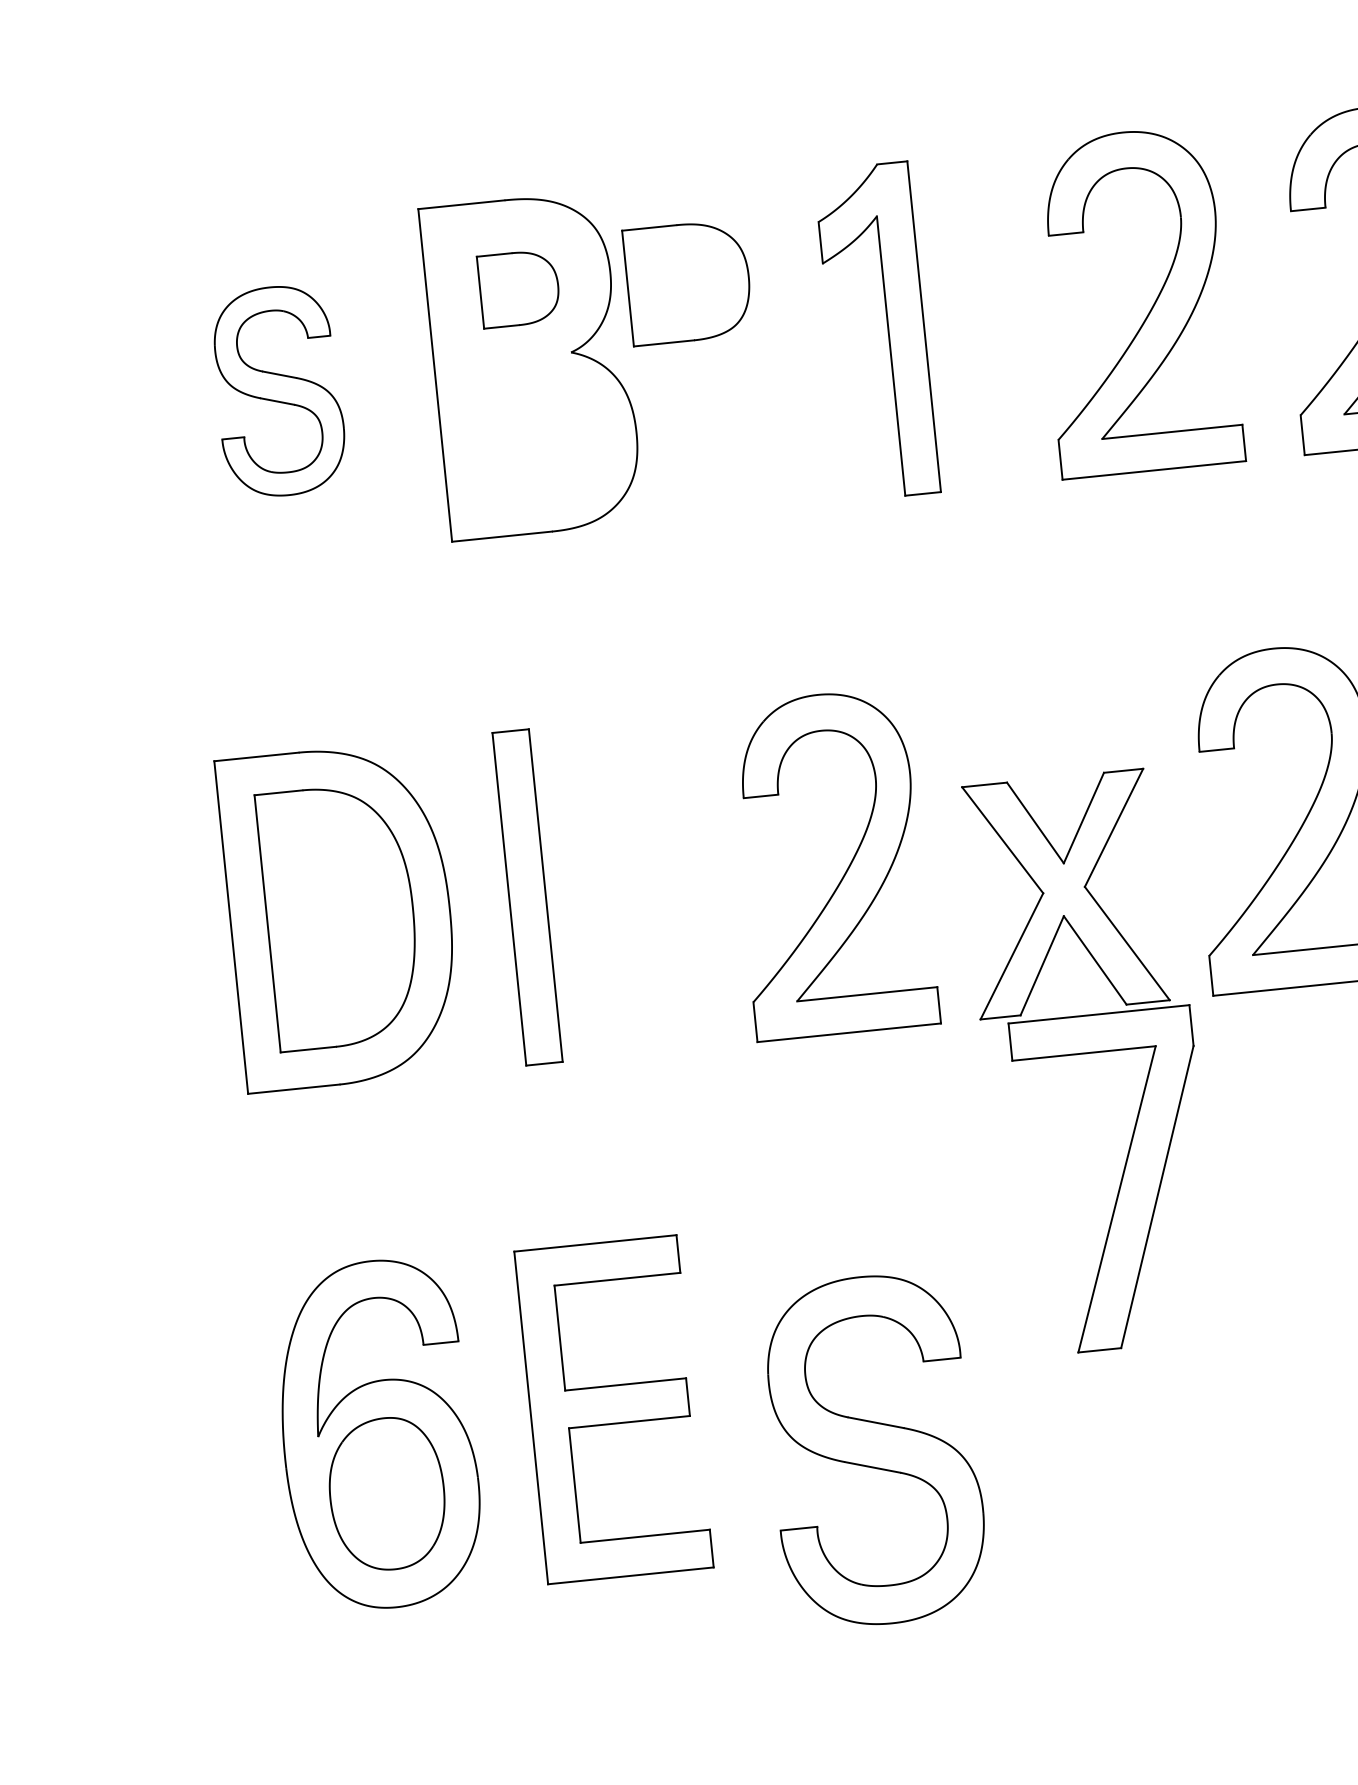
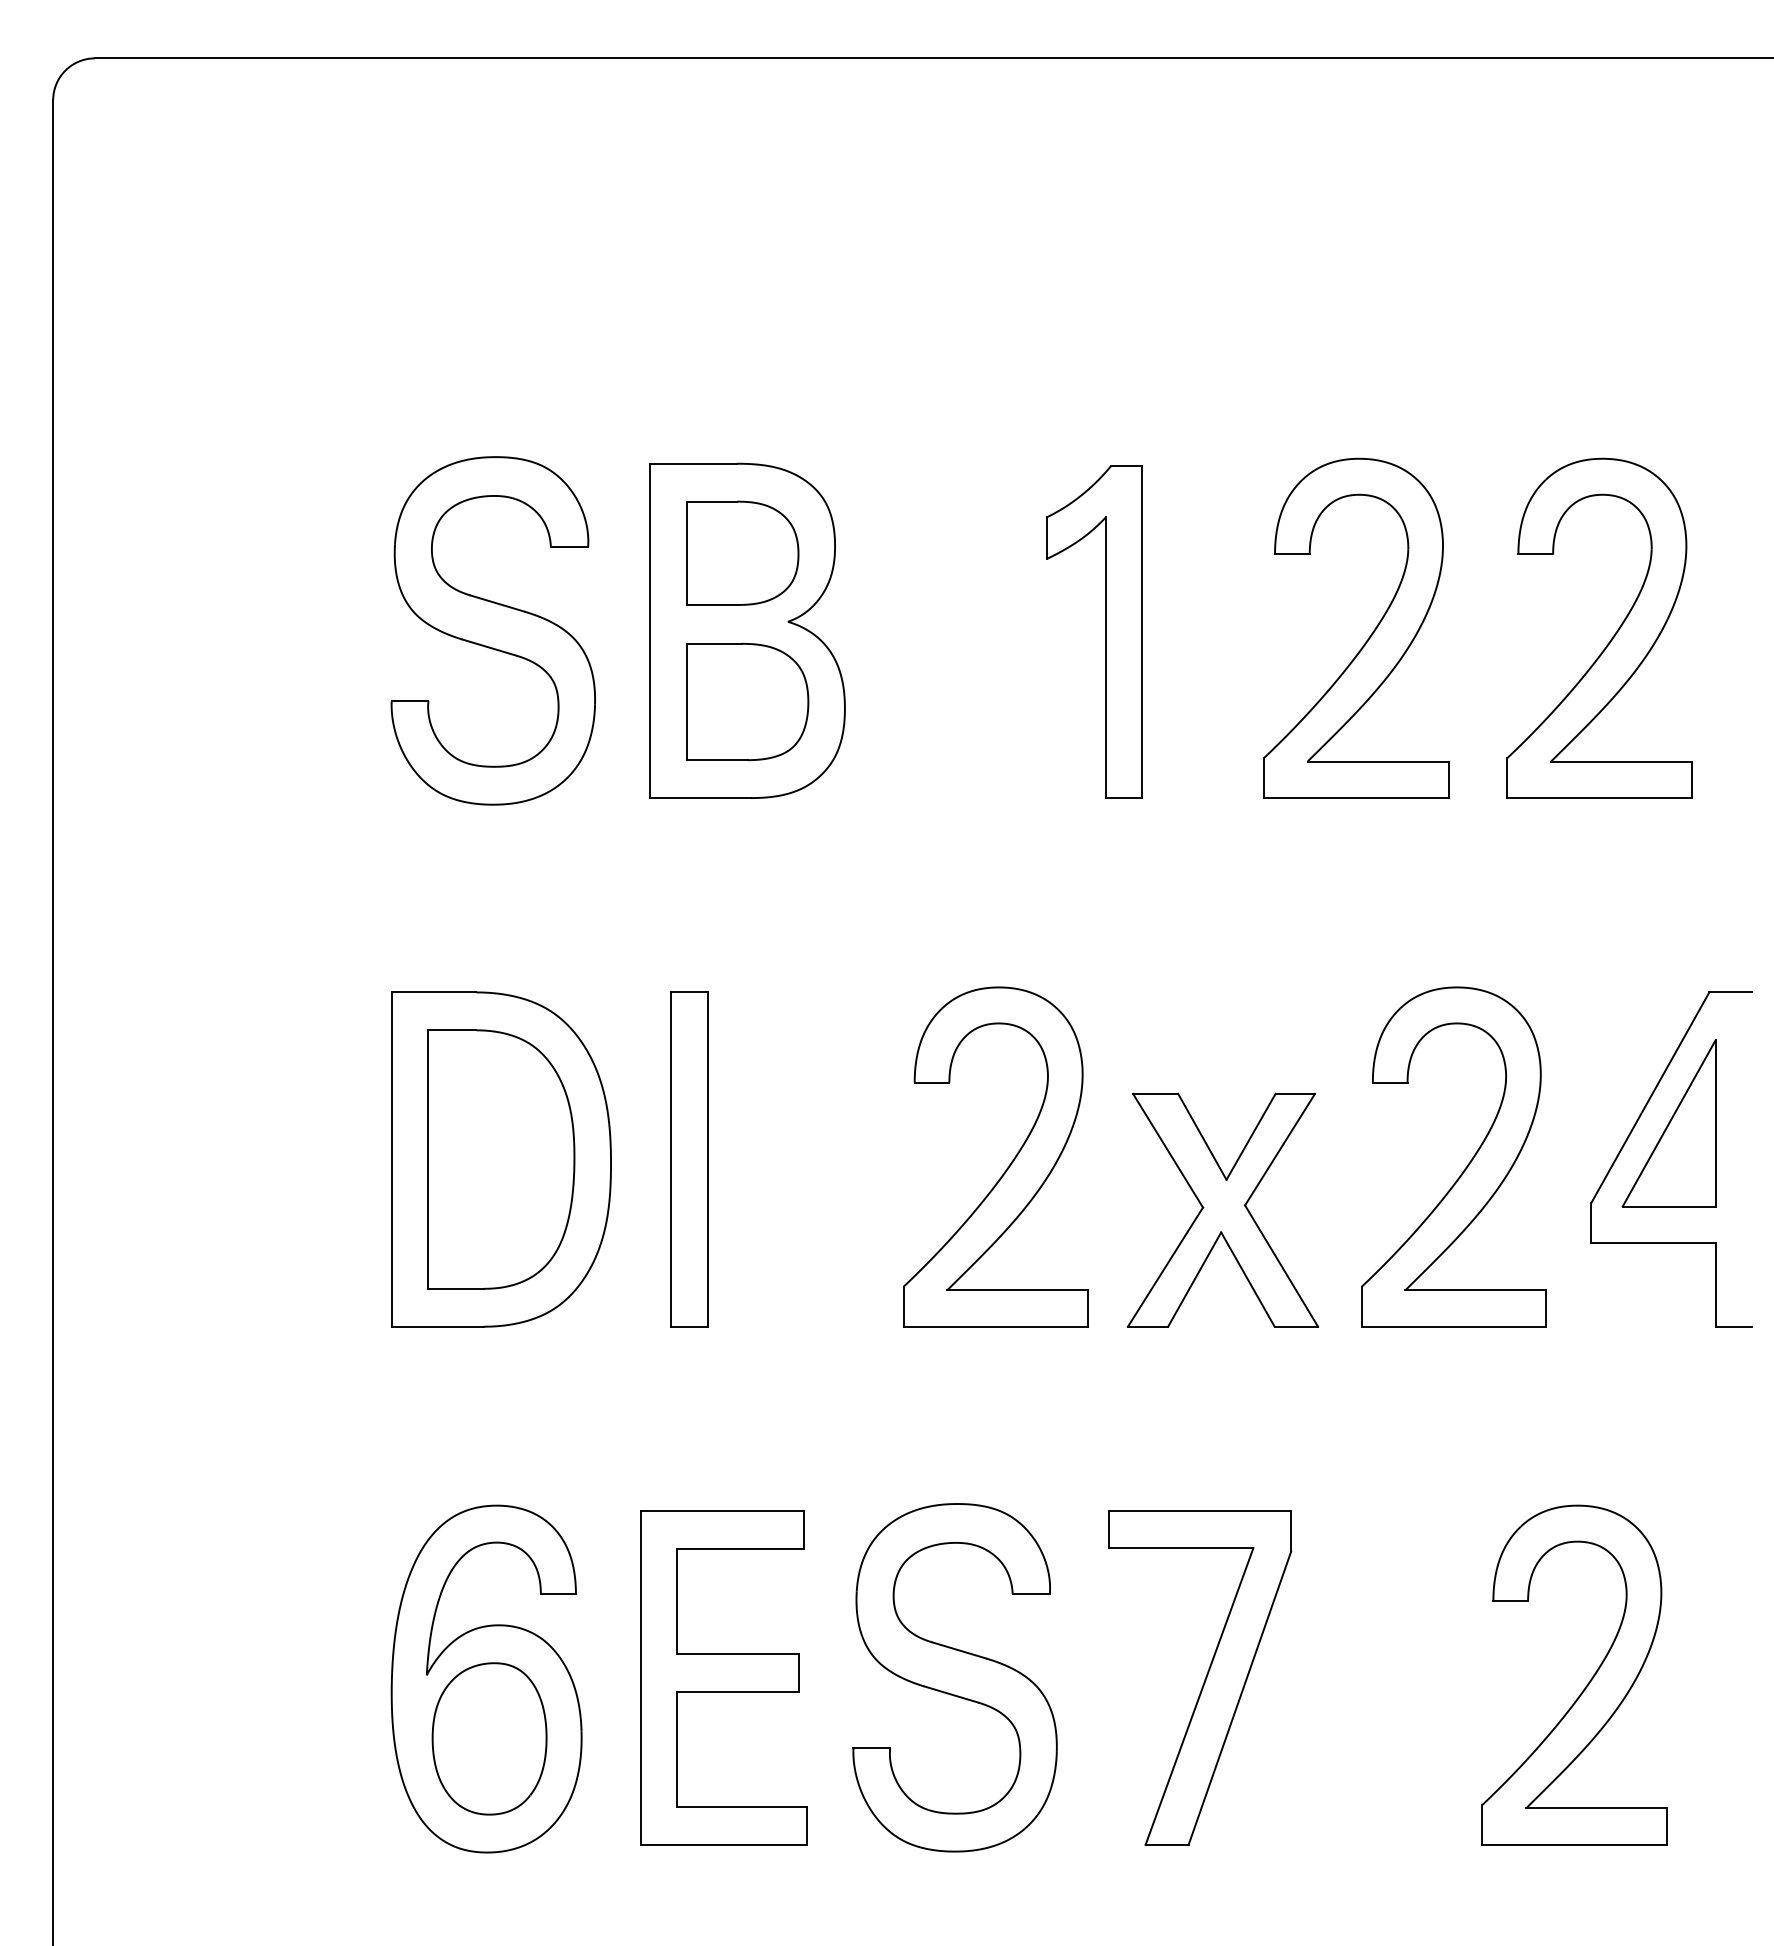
part: (688, 281) -> (747, 701), moved
part: (518, 288) -> (742, 552), size x1.43
part: (278, 390) -> (492, 630), size x1.67
part: (1116, 1180) -> (1200, 1677), moved
part: (874, 1450) -> (954, 1677), moved

